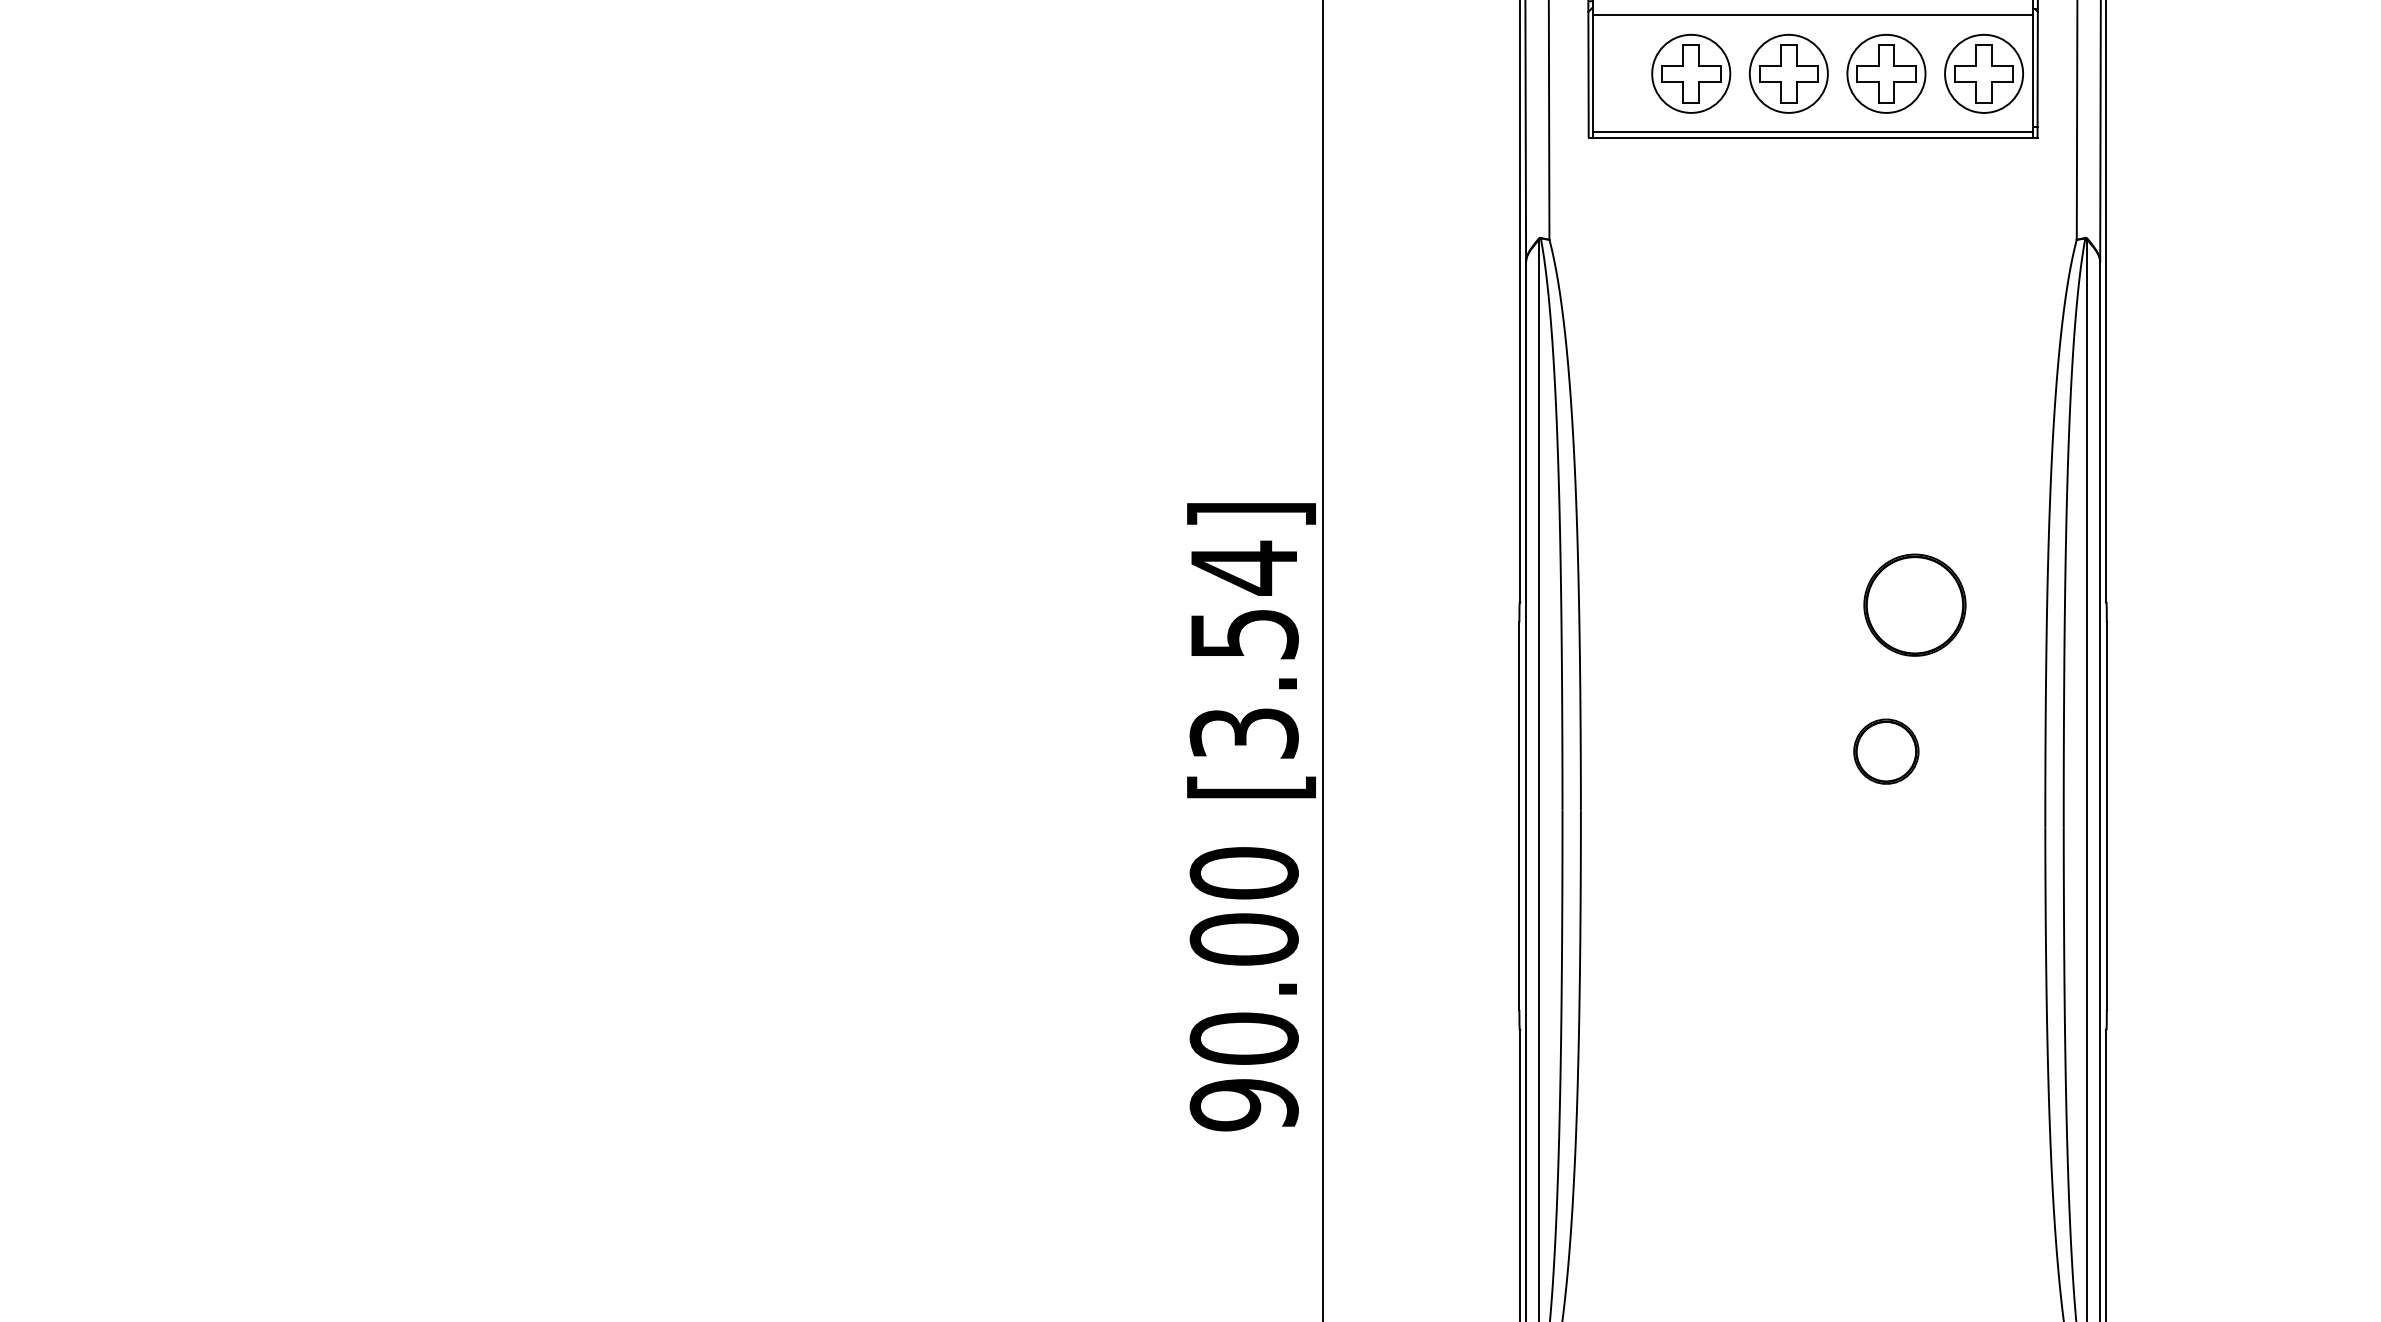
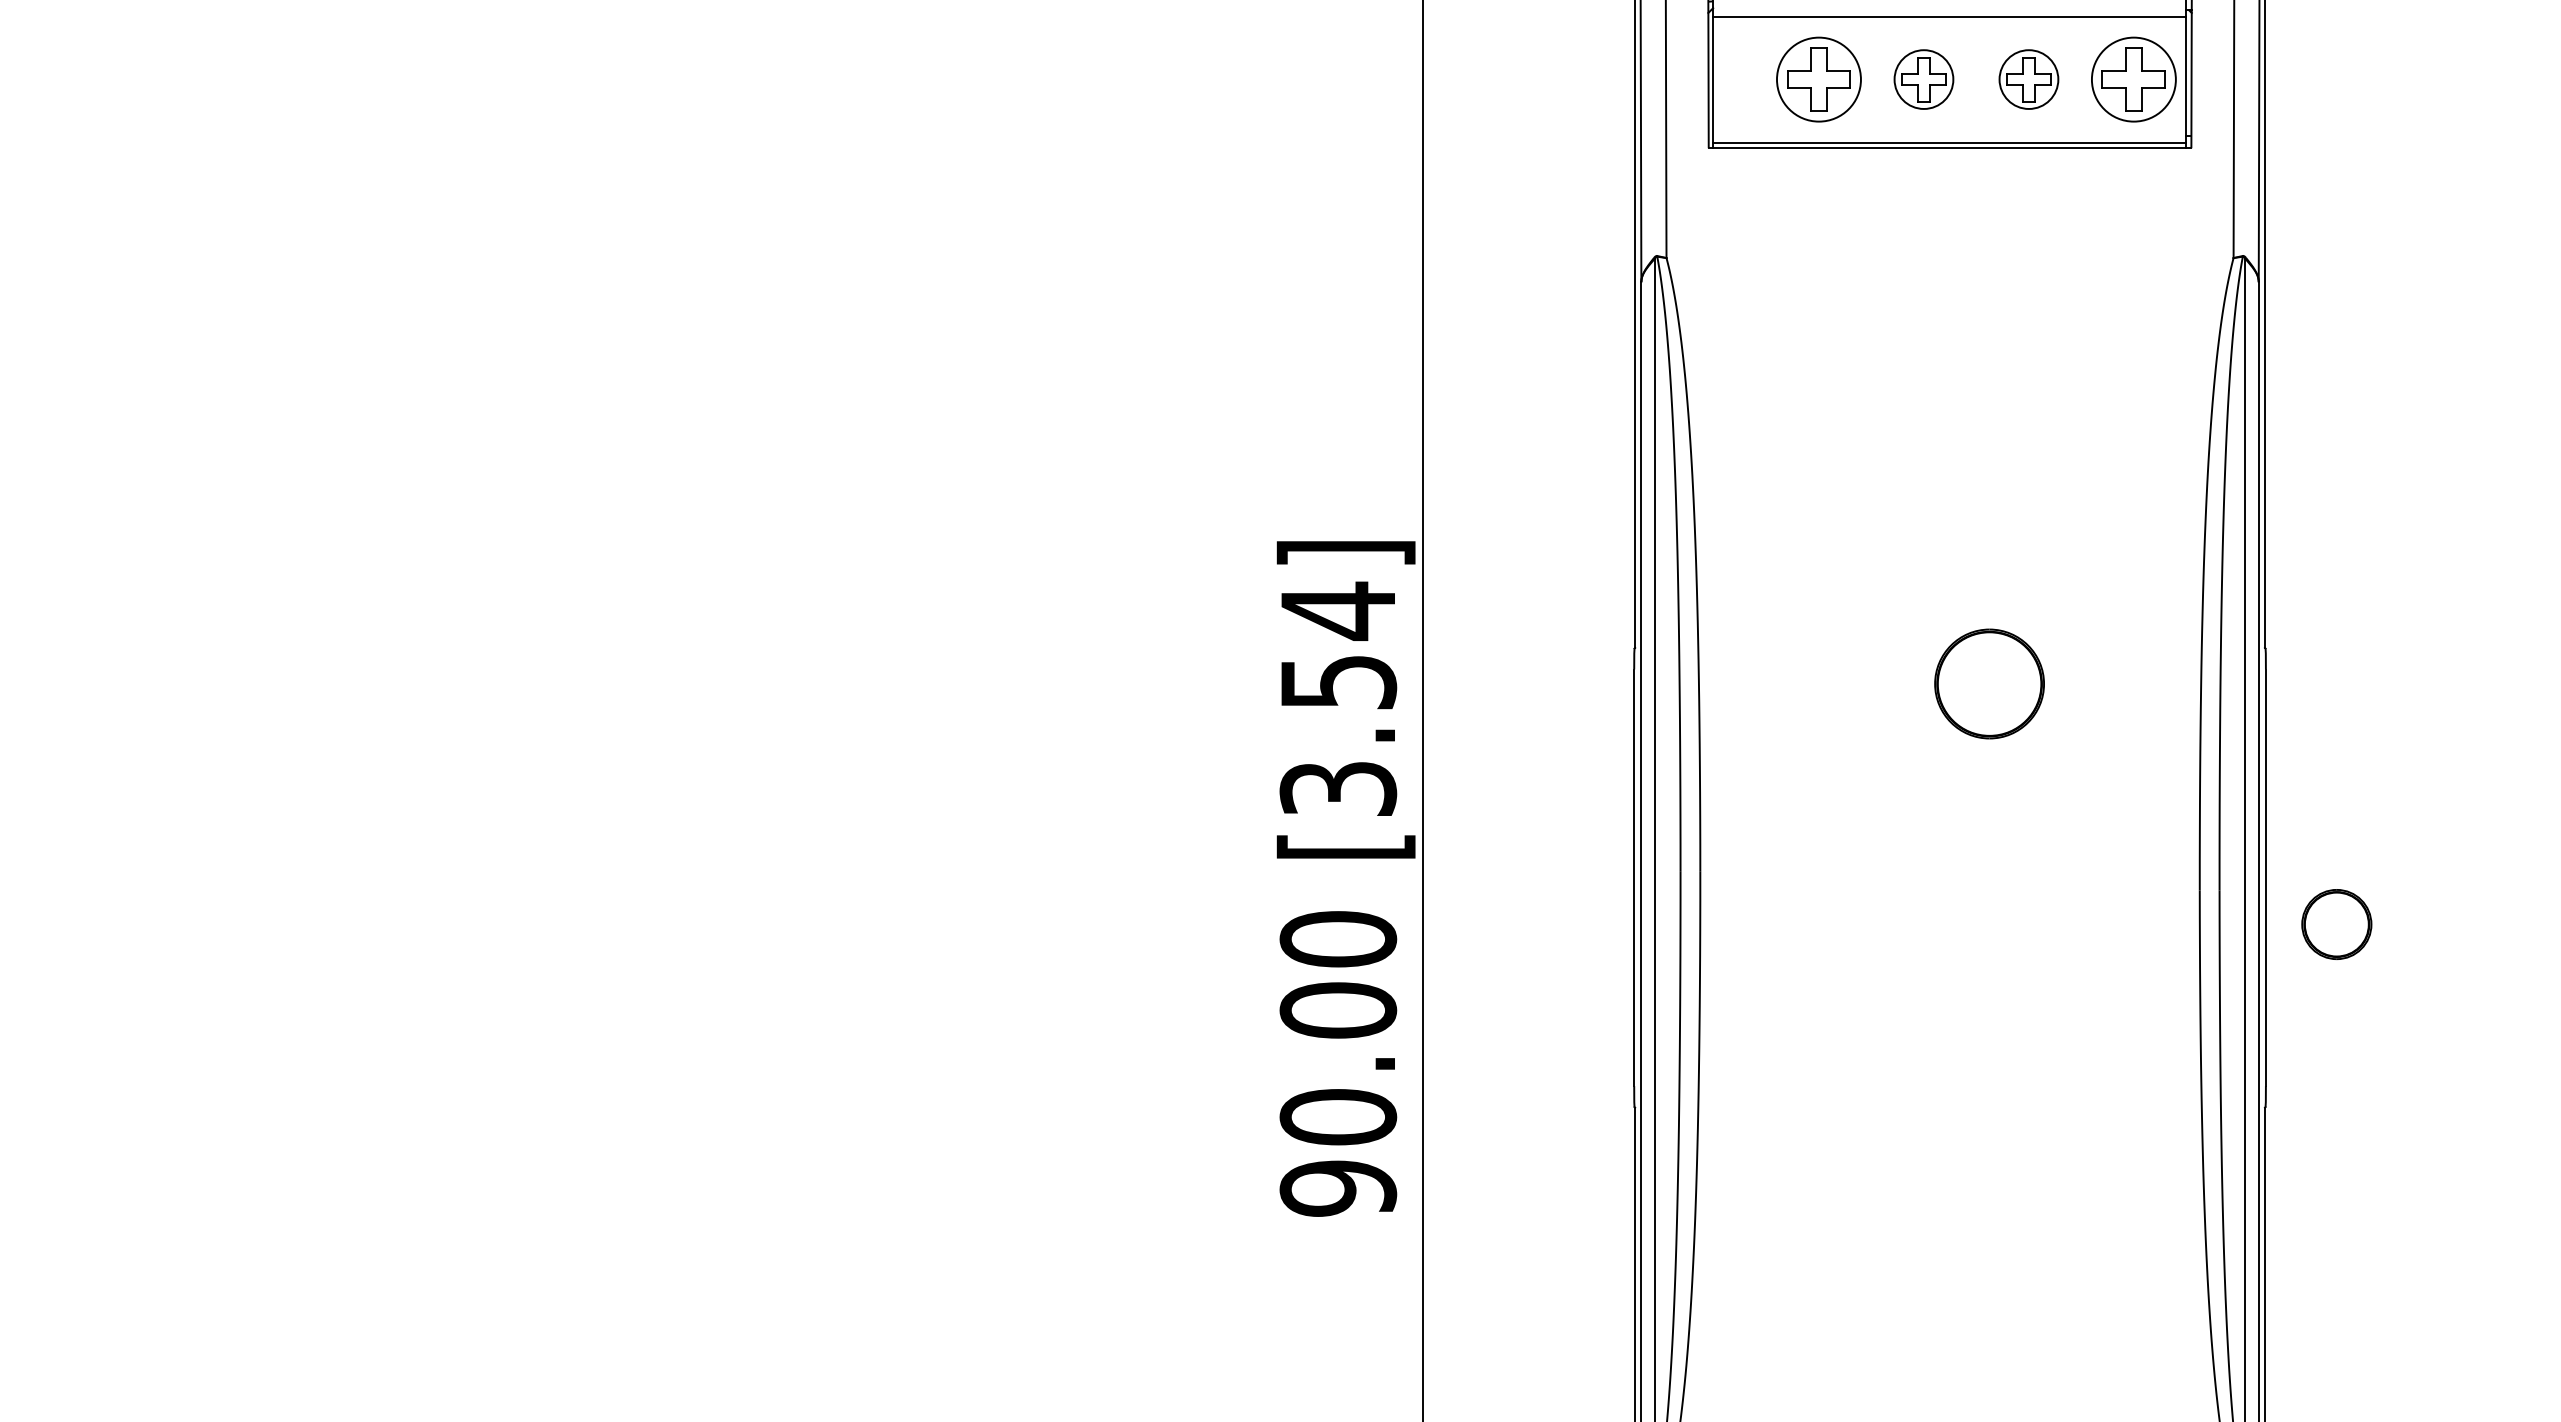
part: (1788, 73) -> (1923, 79), size x0.7
part: (1886, 73) -> (2028, 79), size x0.7
part: (1914, 604) -> (1989, 683), moved
part: (1886, 751) -> (2336, 924), moved

